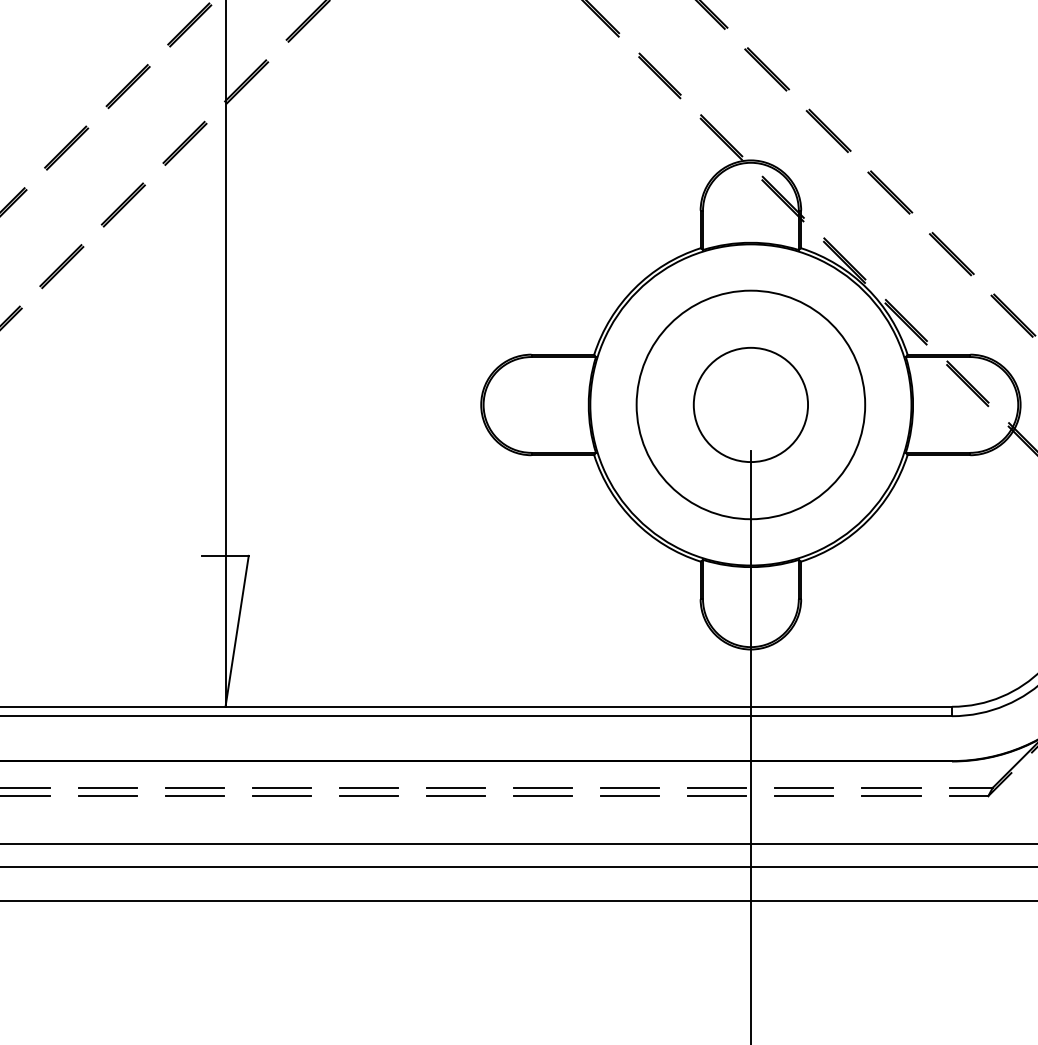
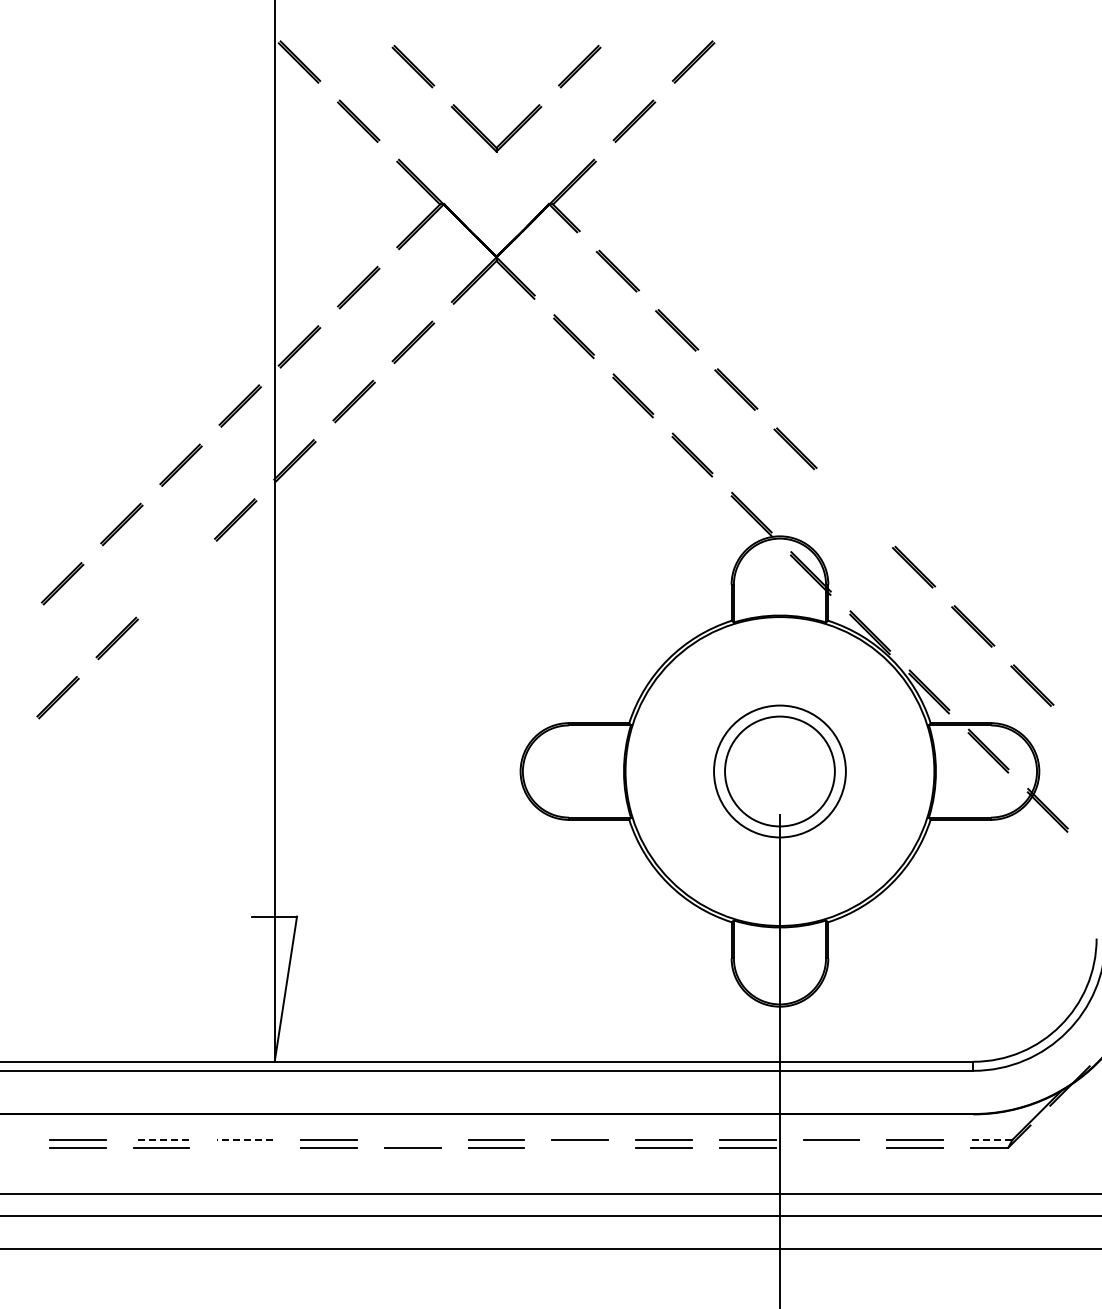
line: (828, 130) -> (854, 507), removed
line: (123, 204) -> (176, 578), removed
circle: (750, 404) -> (779, 771), size x0.6
line: (107, 787) -> (161, 1139), solid -> dashed
line: (195, 787) -> (245, 1139), solid -> dashed
line: (368, 787) -> (412, 1139), removed
line: (970, 787) -> (991, 1139), solid -> dashed
line: (195, 795) -> (245, 1147), removed
line: (543, 795) -> (580, 1147), removed
line: (804, 795) -> (831, 1147), removed

